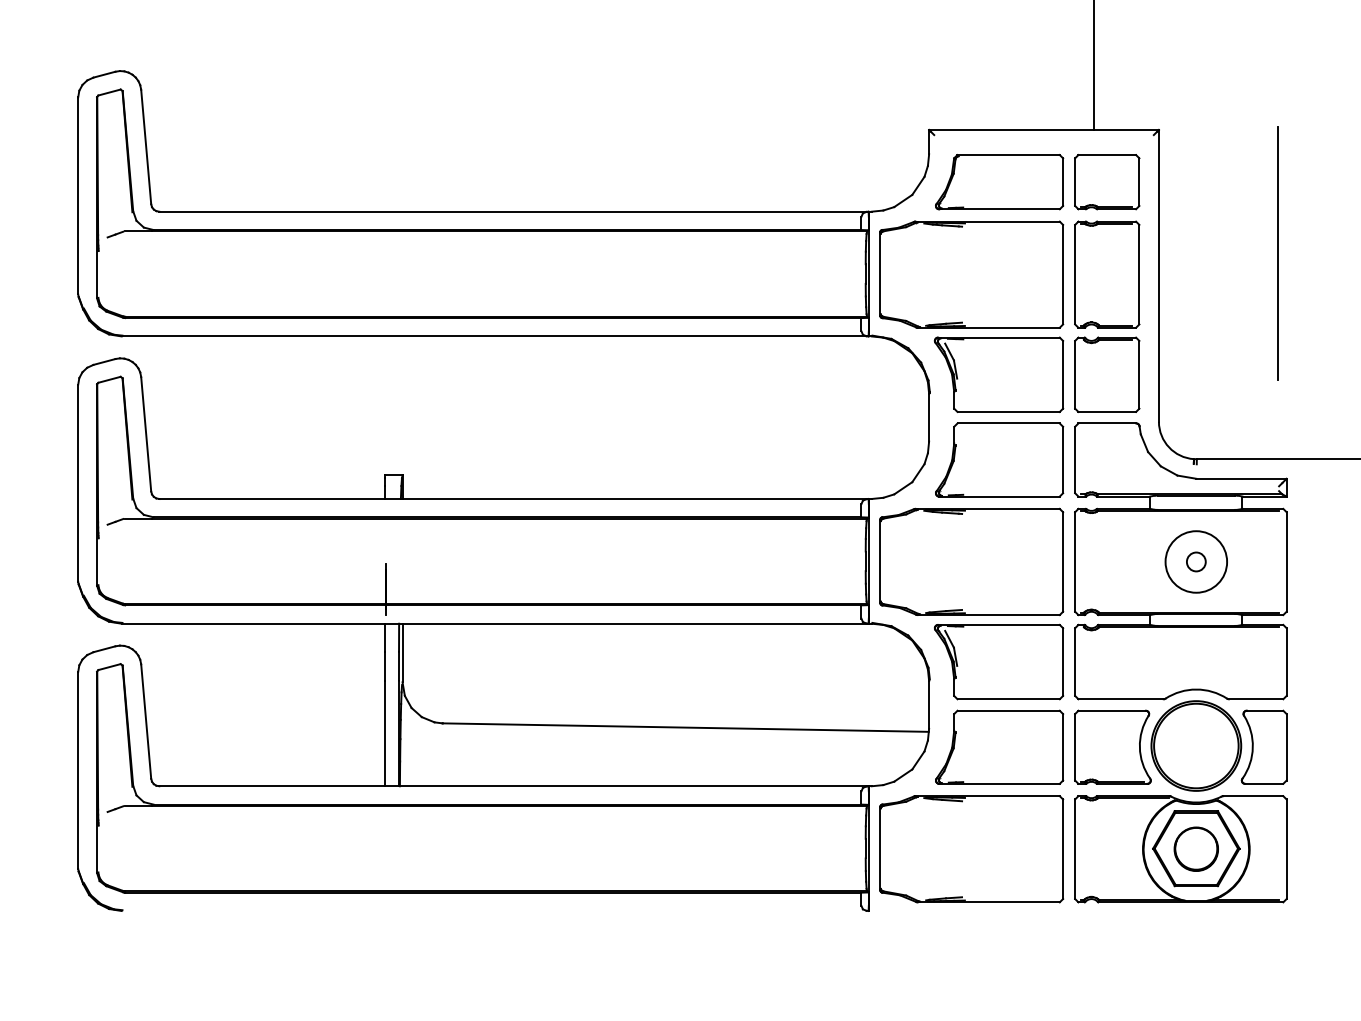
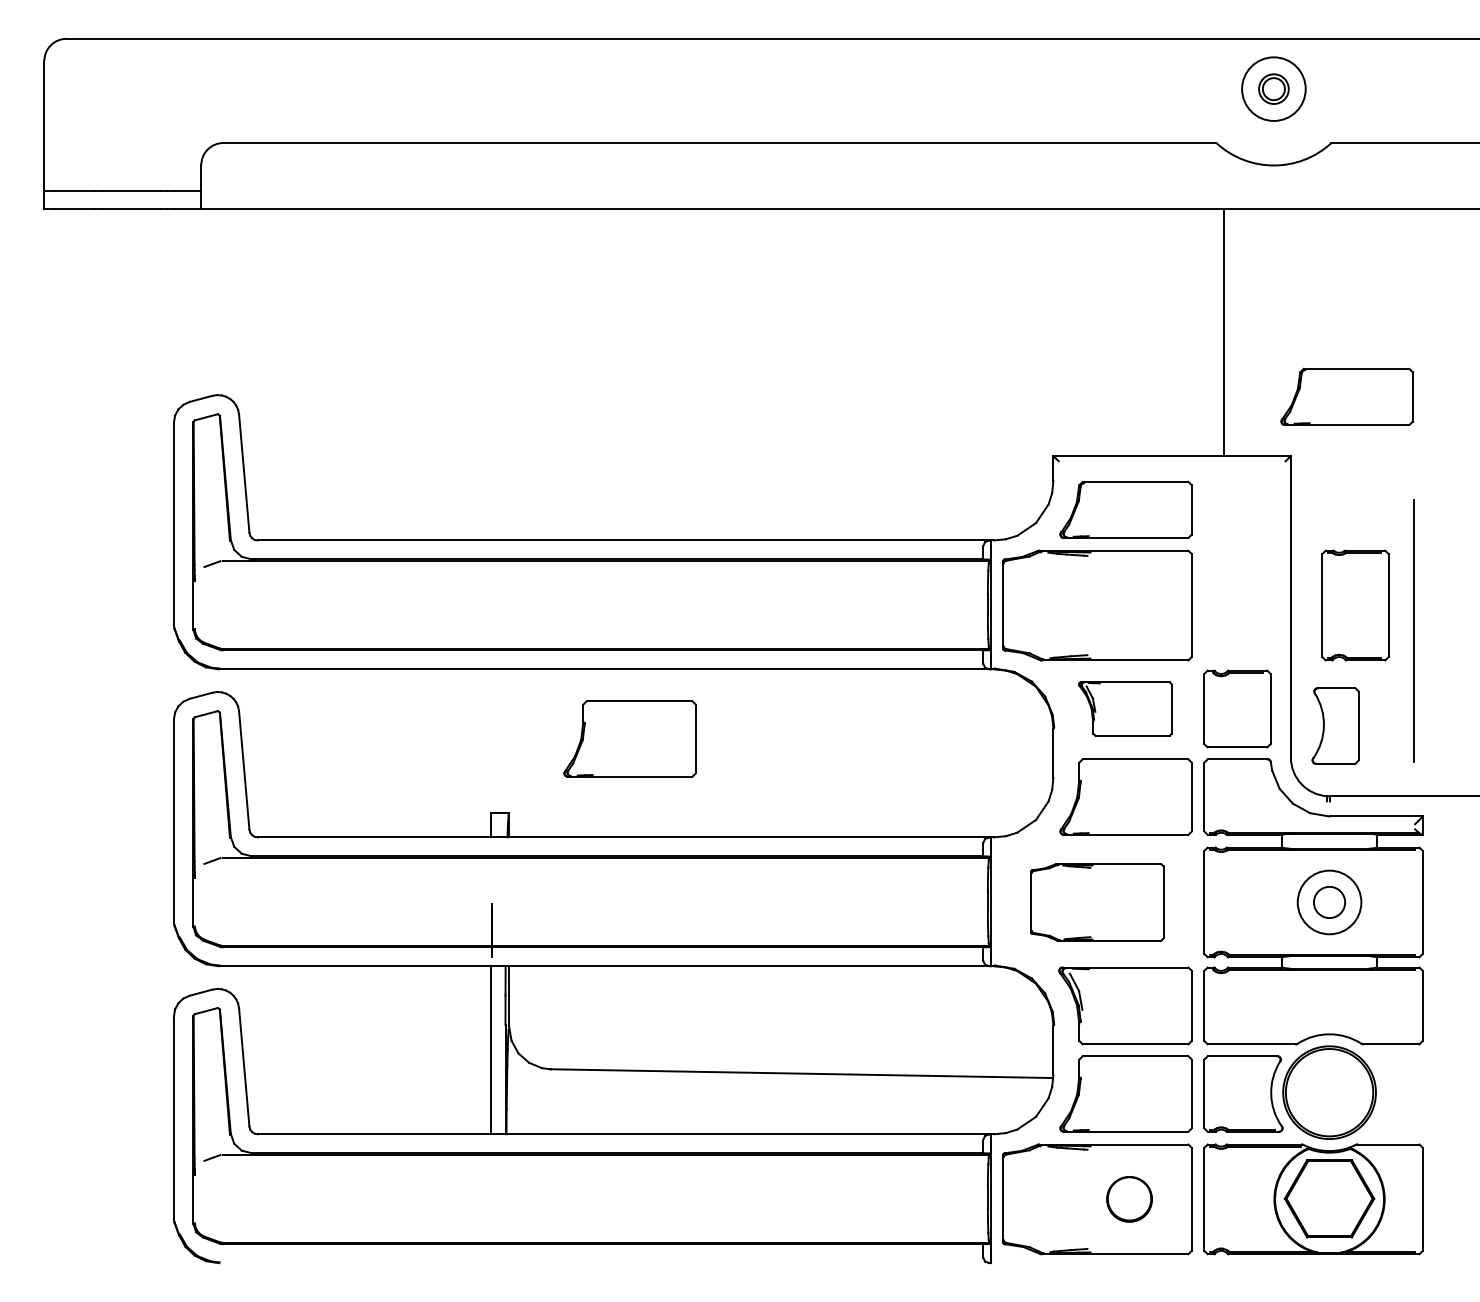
part: (1212, 72) -> (1346, 396), added
part: (1107, 181) -> (1237, 509), removed
line: (1277, 253) -> (1413, 630), moved
part: (1107, 274) -> (1355, 605), moved
part: (998, 374) -> (1125, 708), size x0.7
part: (518, 403) -> (629, 738), added
part: (971, 562) -> (1097, 902), size x0.7
circle: (1196, 562) -> (1329, 902), size x1.6
part: (1264, 746) -> (1335, 725), moved
circle: (1196, 849) -> (1129, 1199), moved

